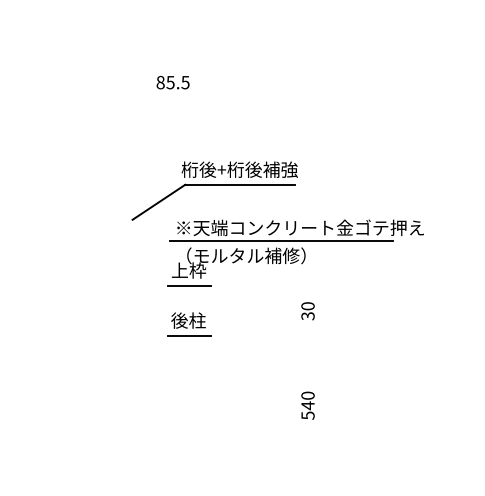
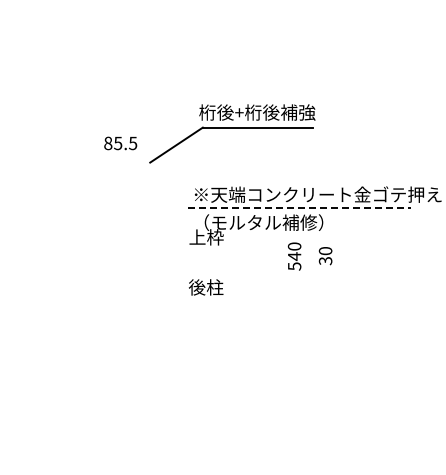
text: (172, 82) -> (120, 143), moved
part: (214, 190) -> (232, 133), moved
line: (282, 241) -> (300, 208), solid -> dashed
line: (189, 285) -> (207, 252), removed
text: (307, 311) -> (325, 256), moved
line: (188, 335) -> (206, 302), removed
text: (307, 405) -> (294, 256), moved

